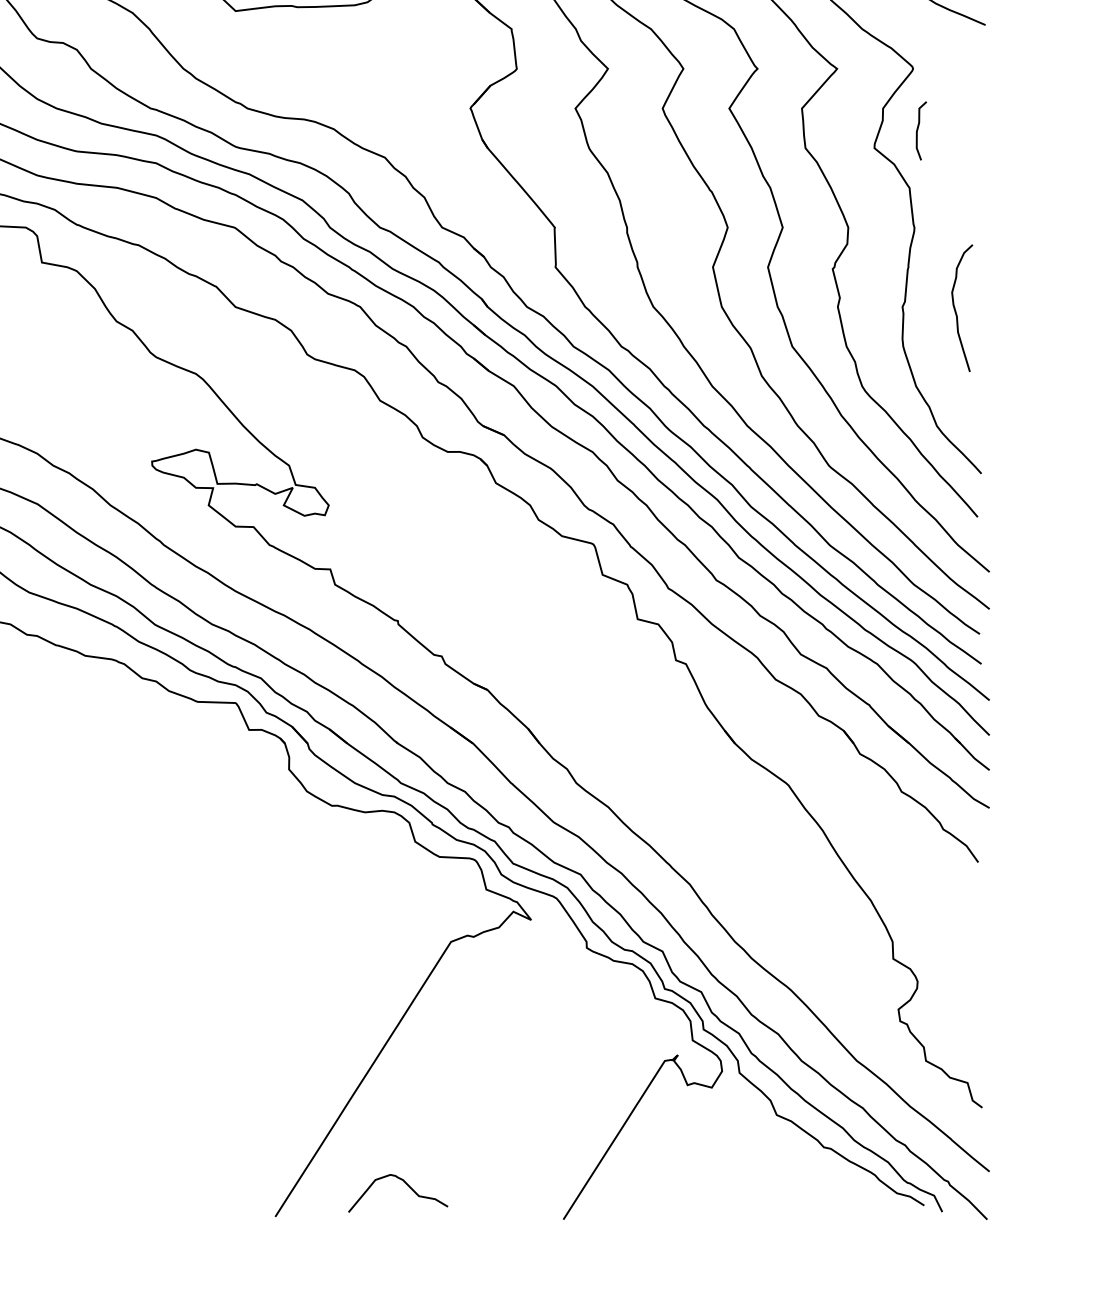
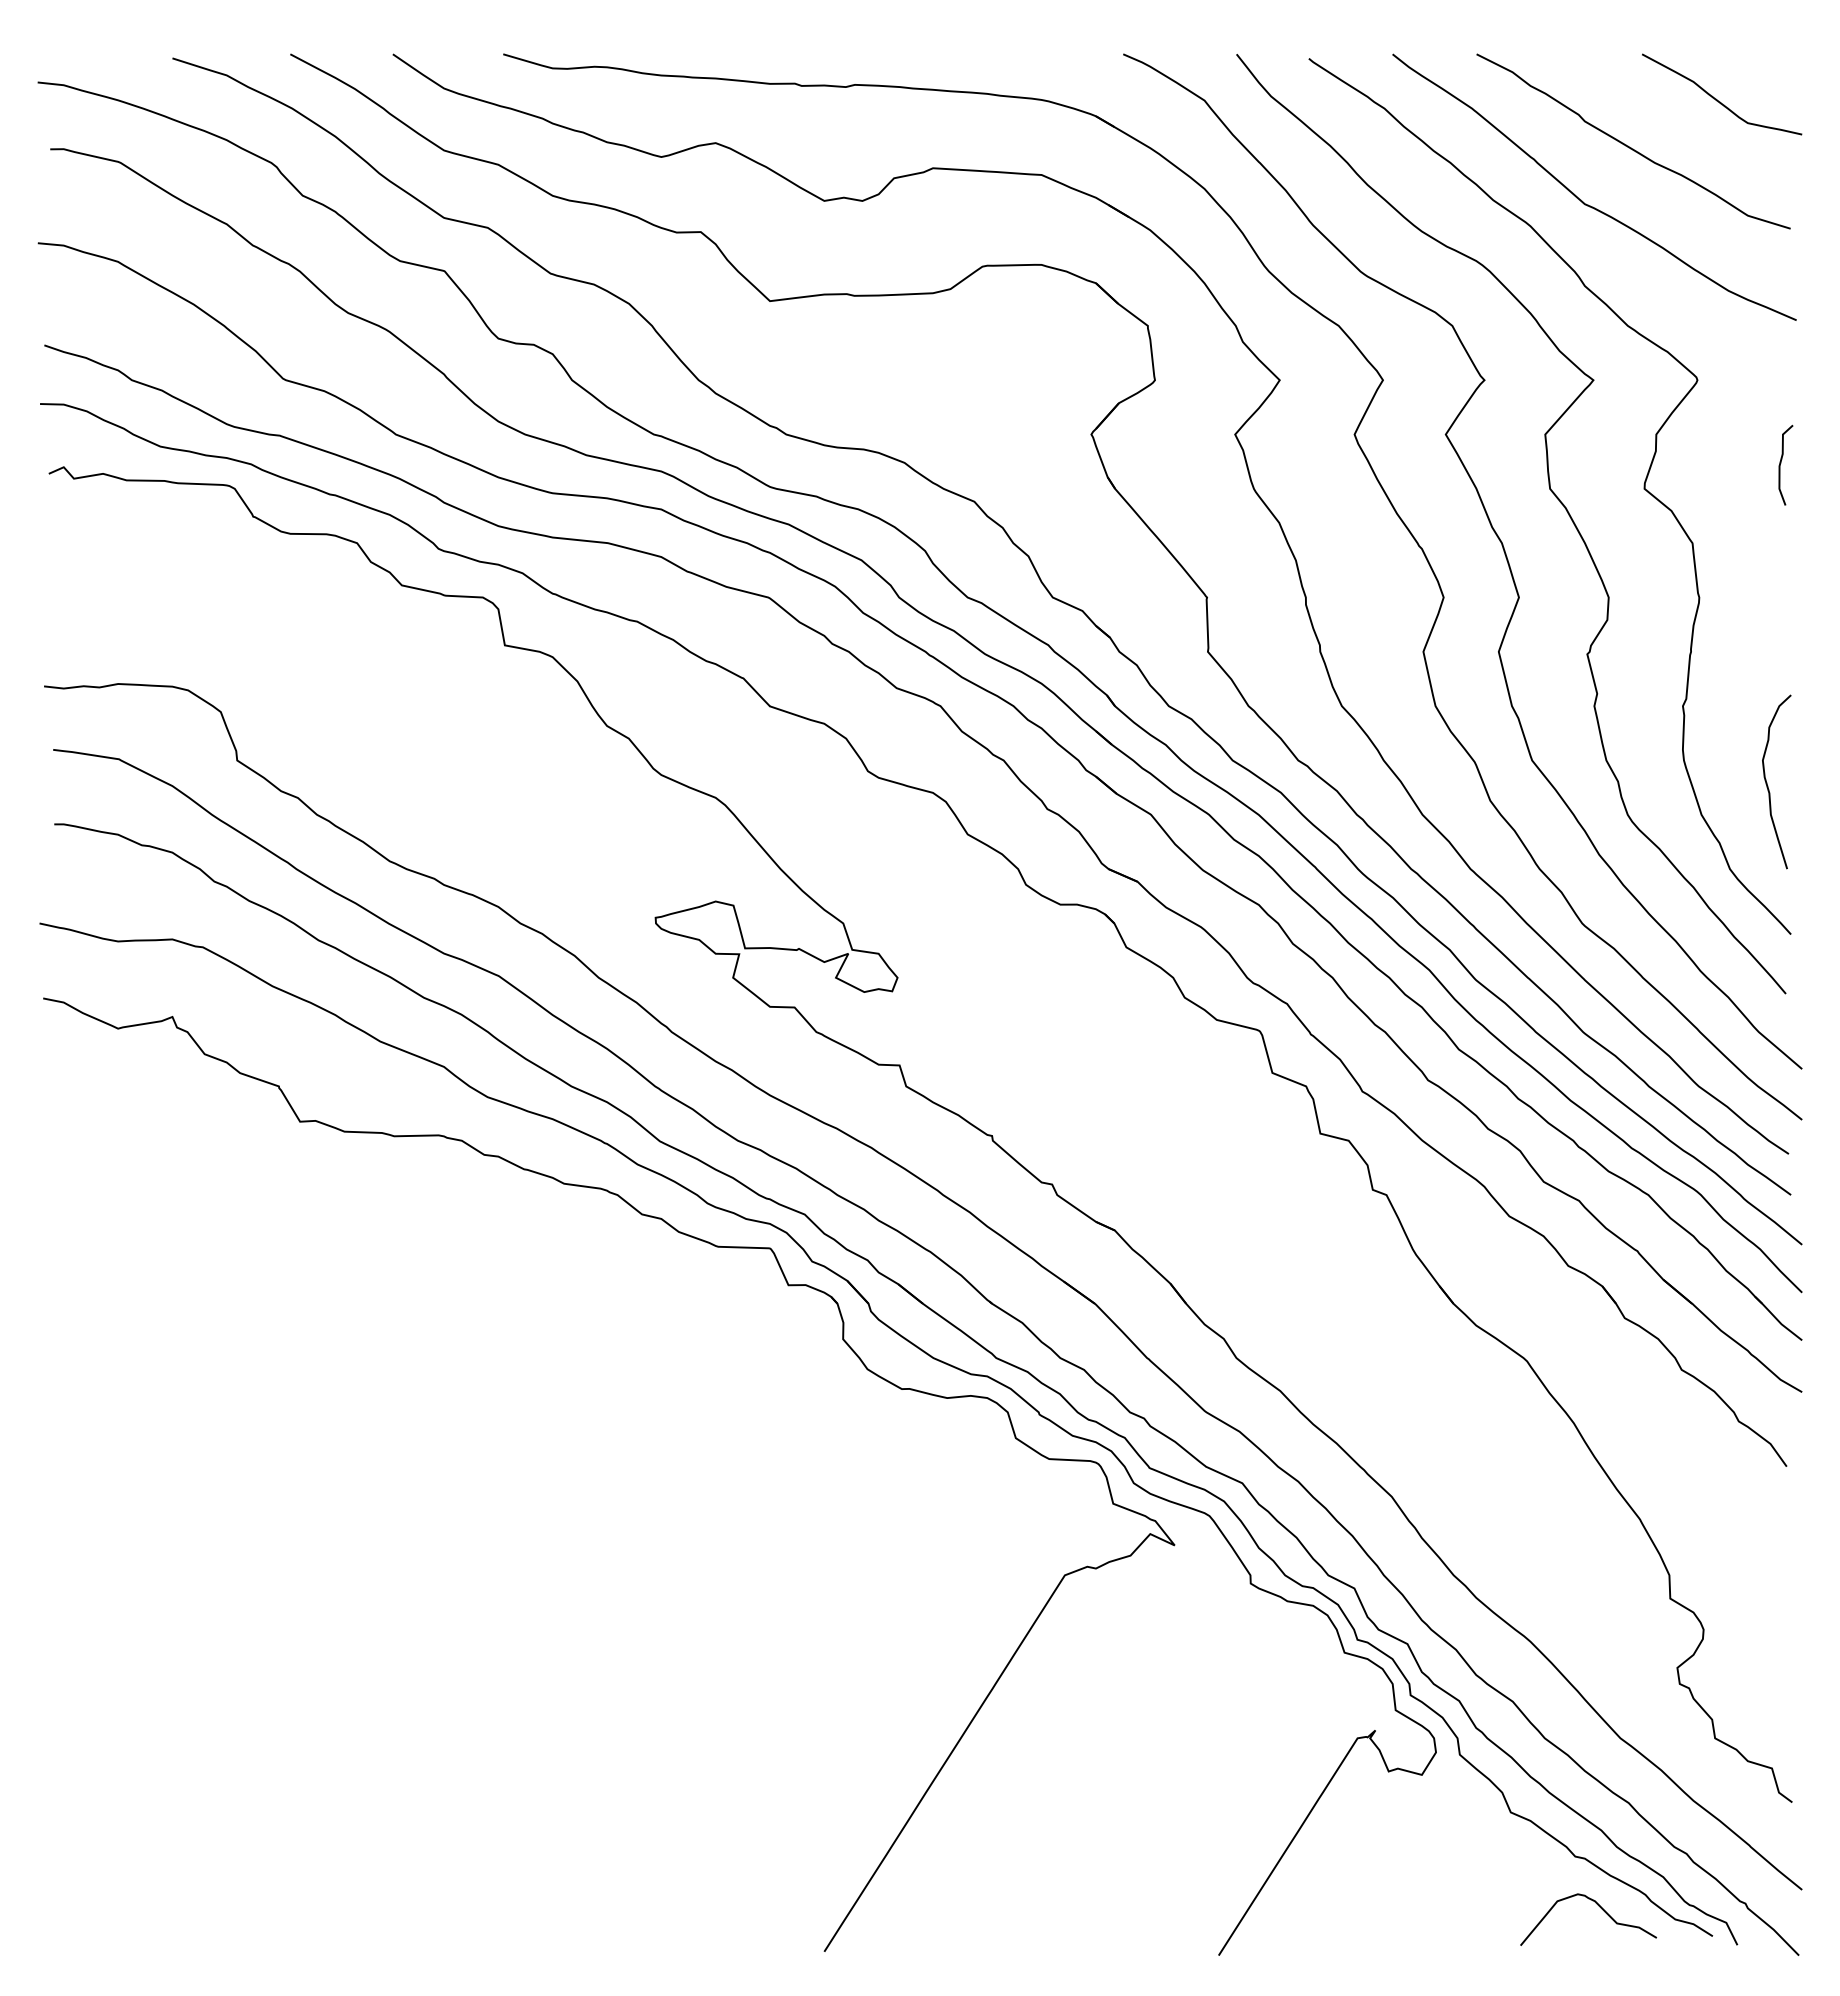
curve: (918, 129) -> (1781, 463), moved
curve: (955, 308) -> (1767, 782), moved
curve: (406, 1184) -> (1599, 1907), moved

